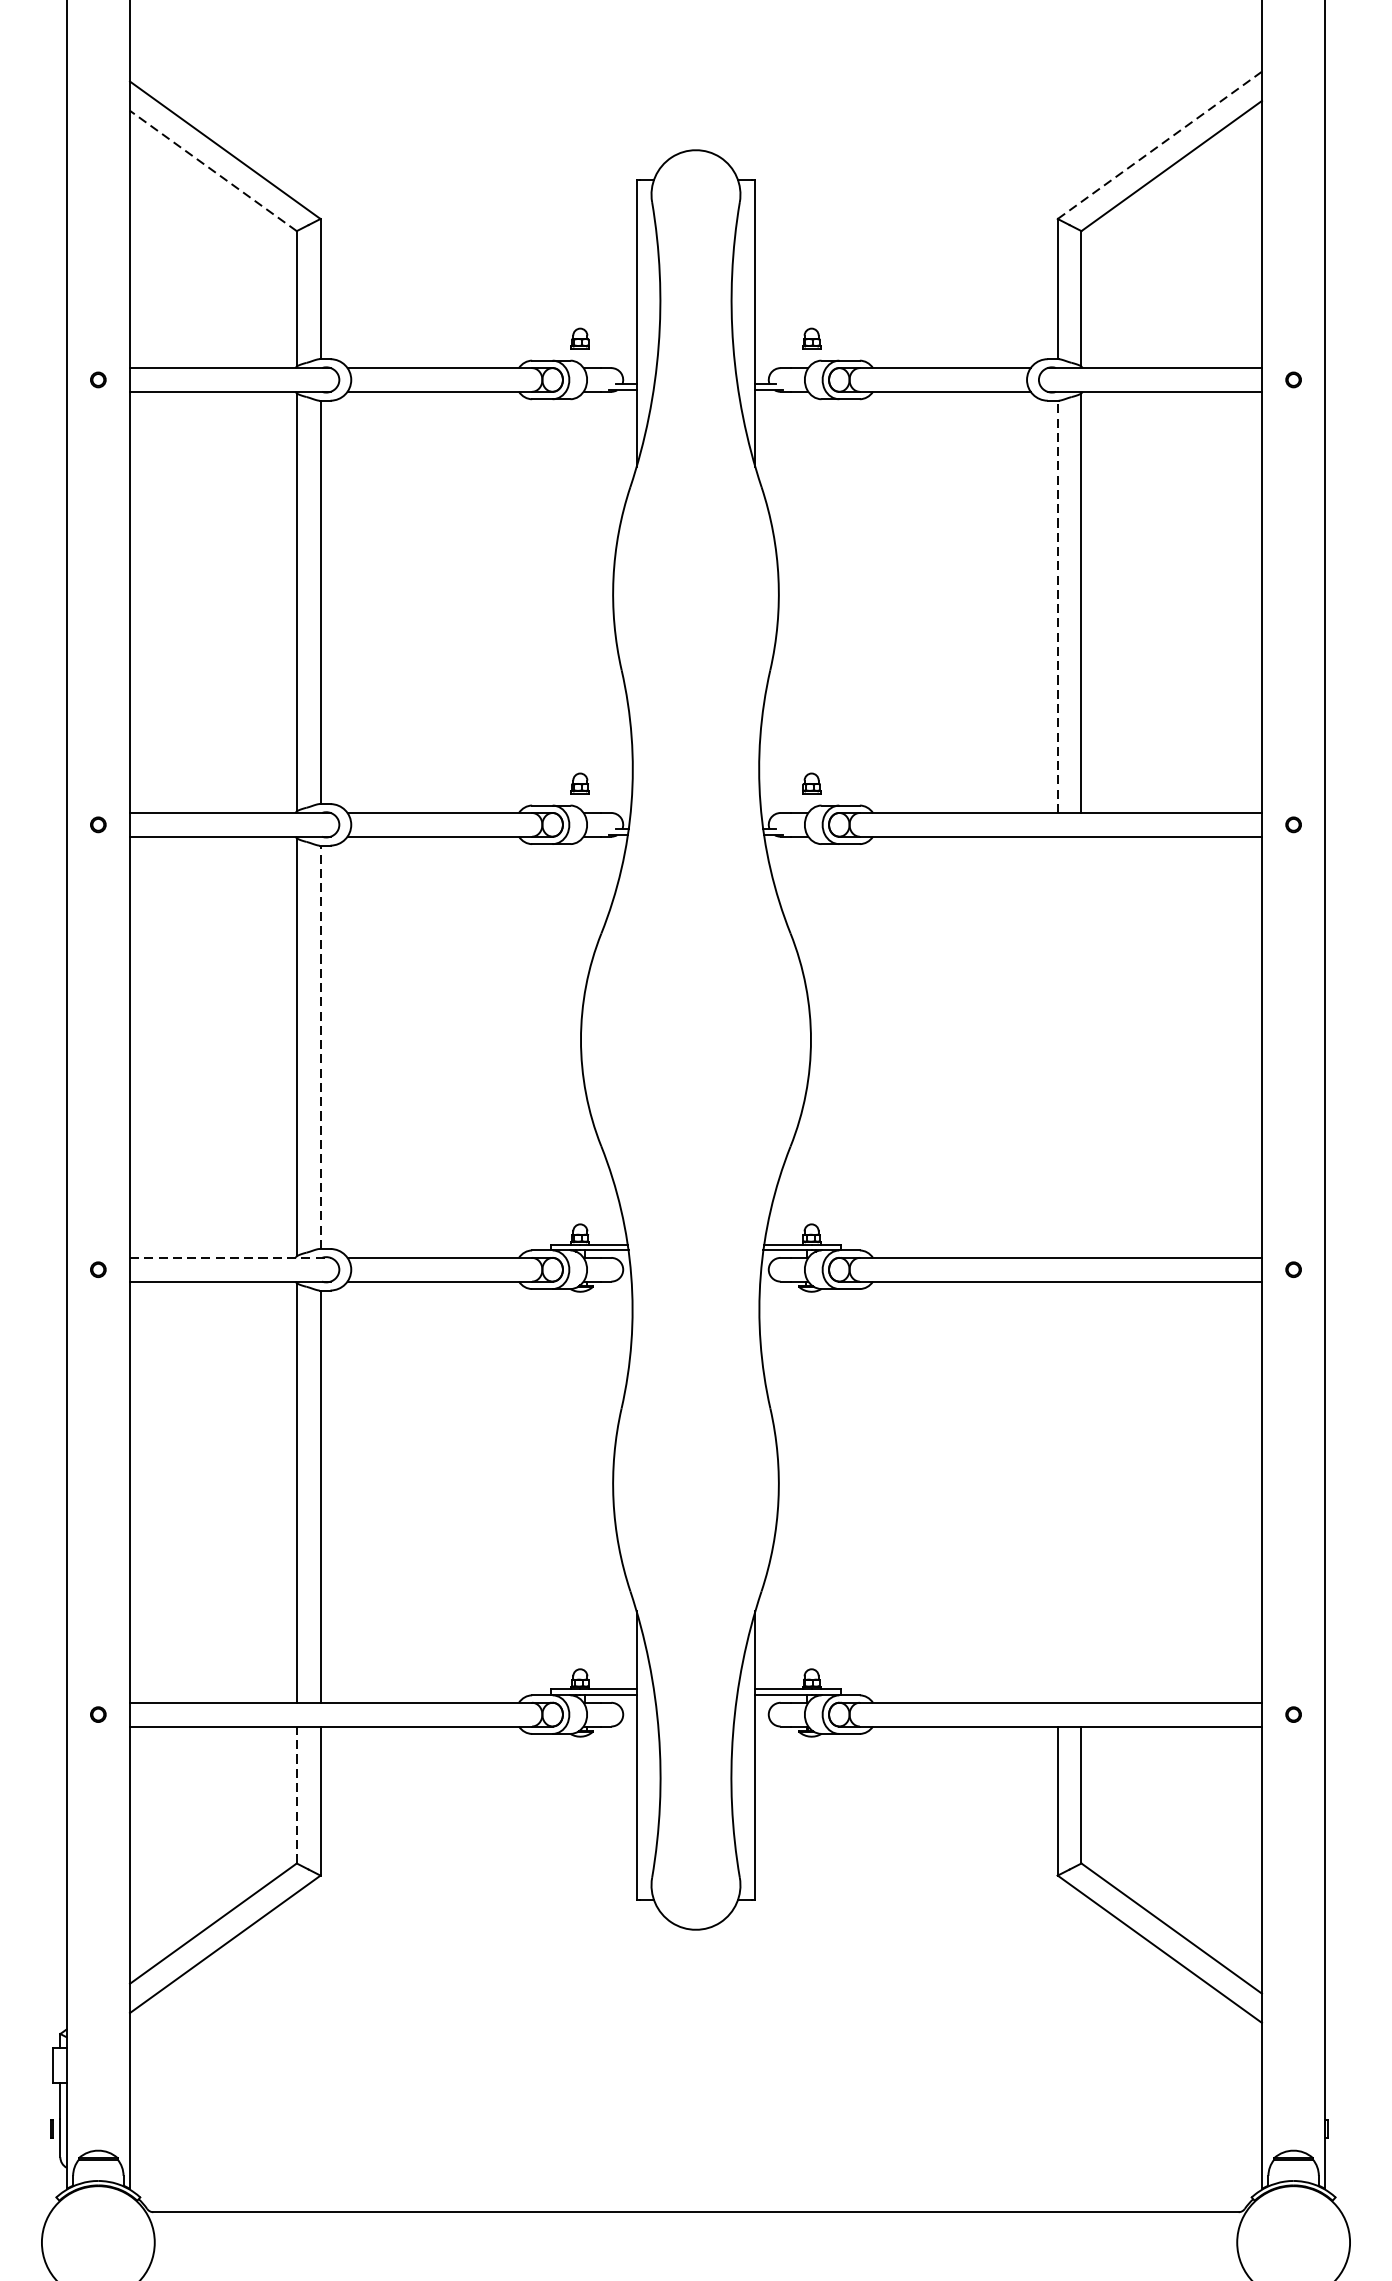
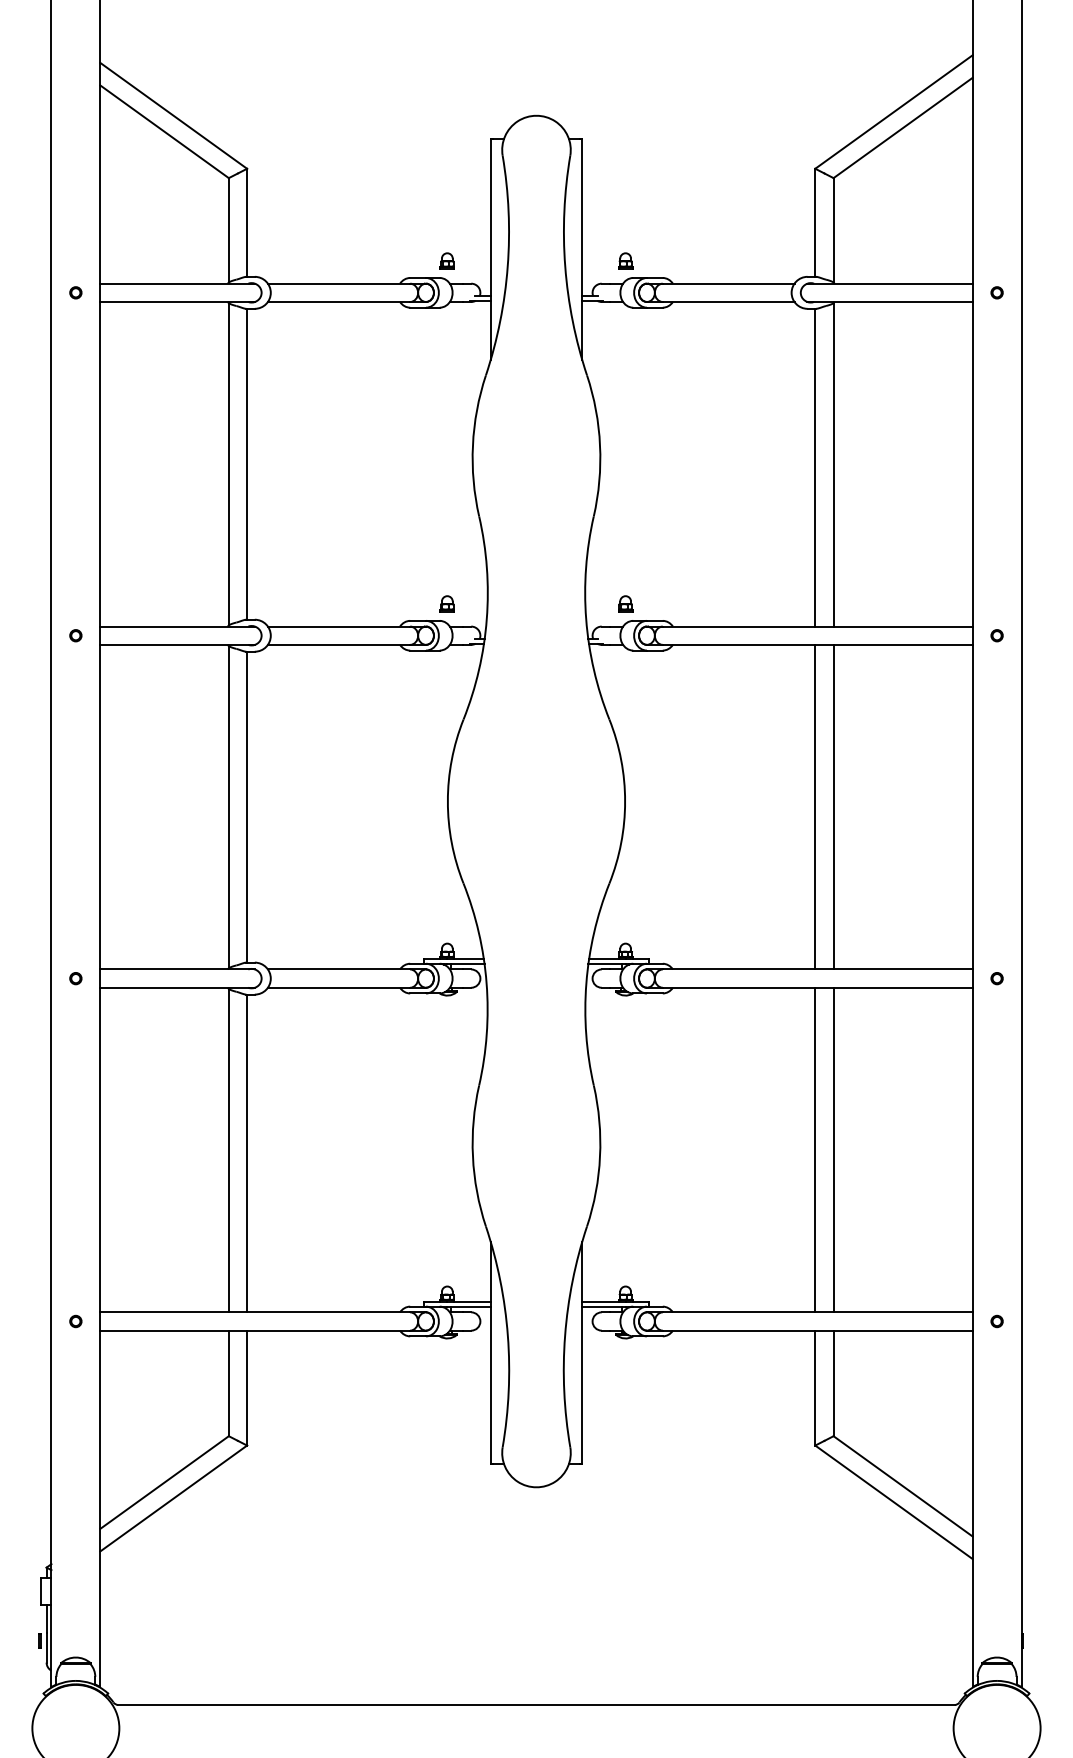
line: (1160, 144) -> (894, 111), dashed -> solid
line: (213, 170) -> (164, 131), dashed -> solid
line: (1058, 606) -> (815, 467), dashed -> solid
line: (321, 1046) -> (247, 806), dashed -> solid
line: (1058, 1046) -> (815, 806), added
line: (1081, 1046) -> (833, 806), added
line: (231, 1257) -> (178, 969), dashed -> solid
line: (1058, 1491) -> (815, 1149), added
line: (1081, 1491) -> (833, 1149), added
line: (296, 1795) -> (228, 1383), dashed -> solid

